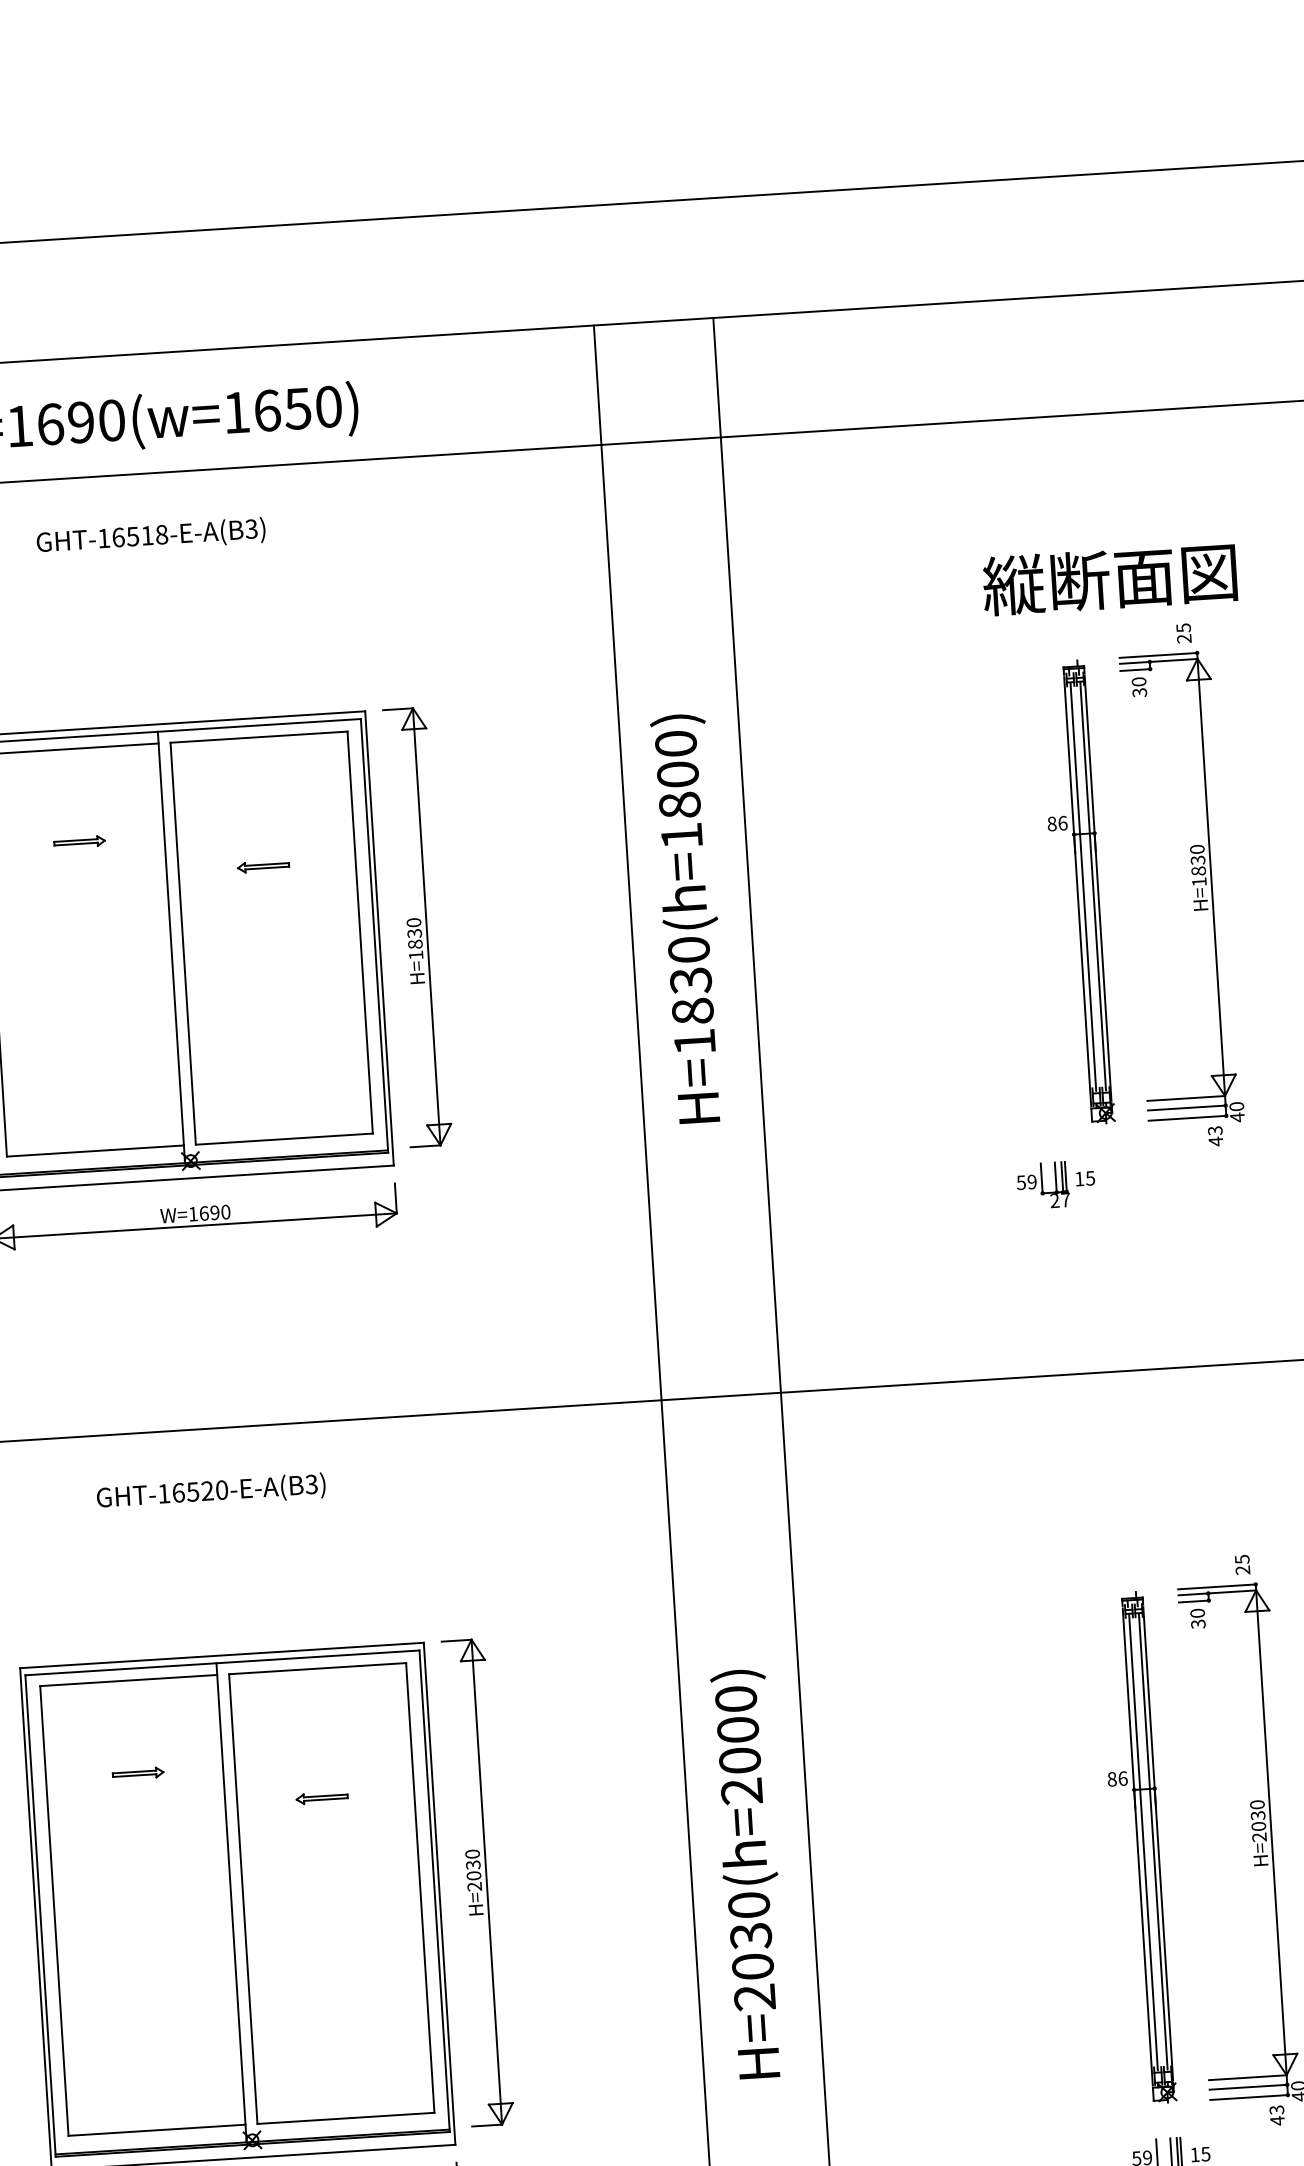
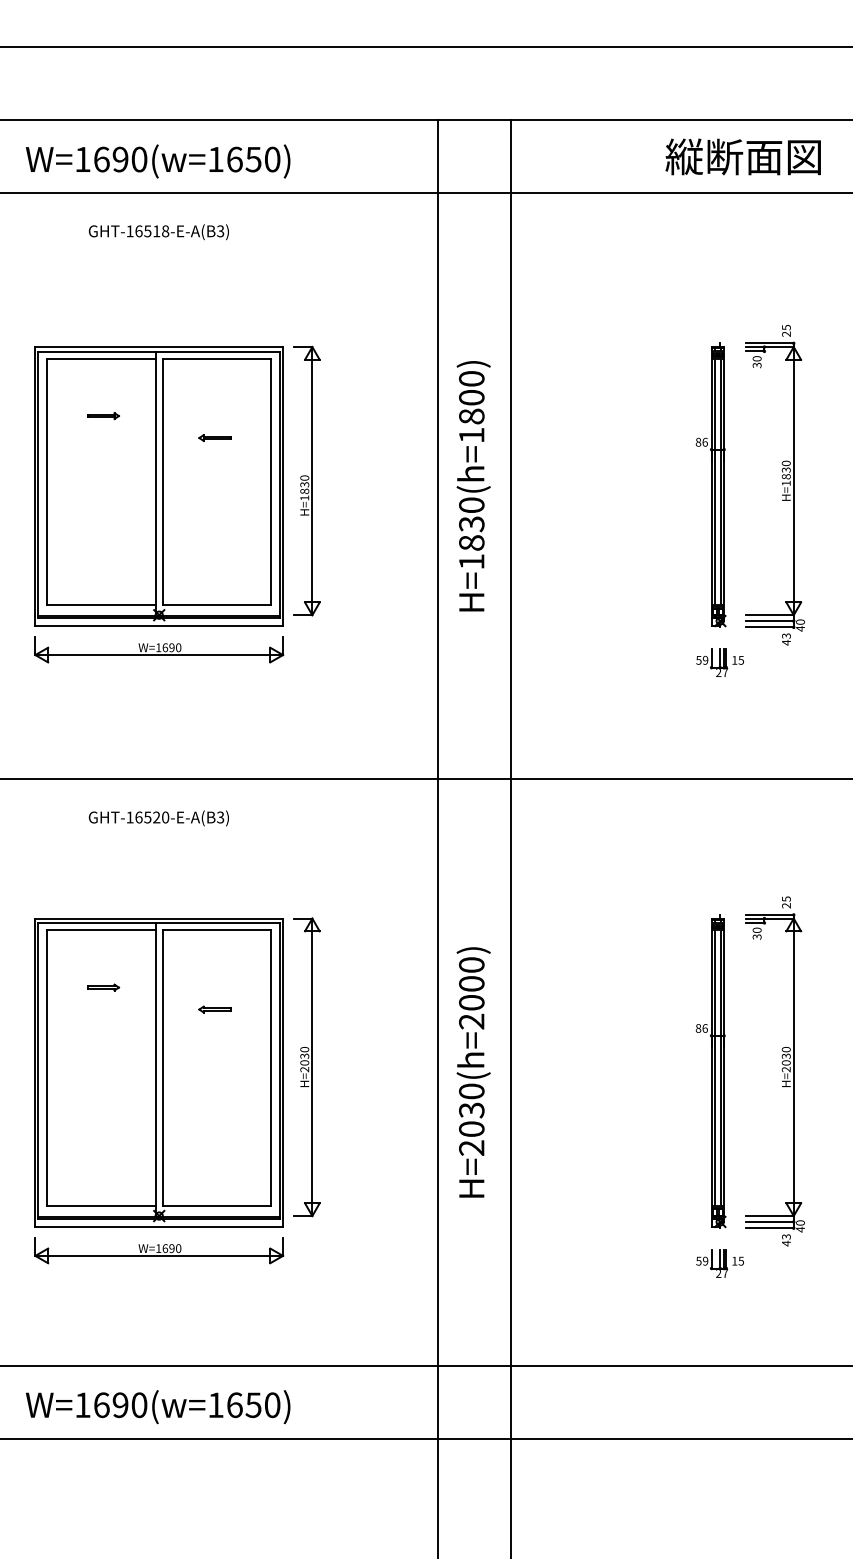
text: (1108, 578) -> (742, 156), moved
part: (1055, 1184) -> (719, 662), moved

